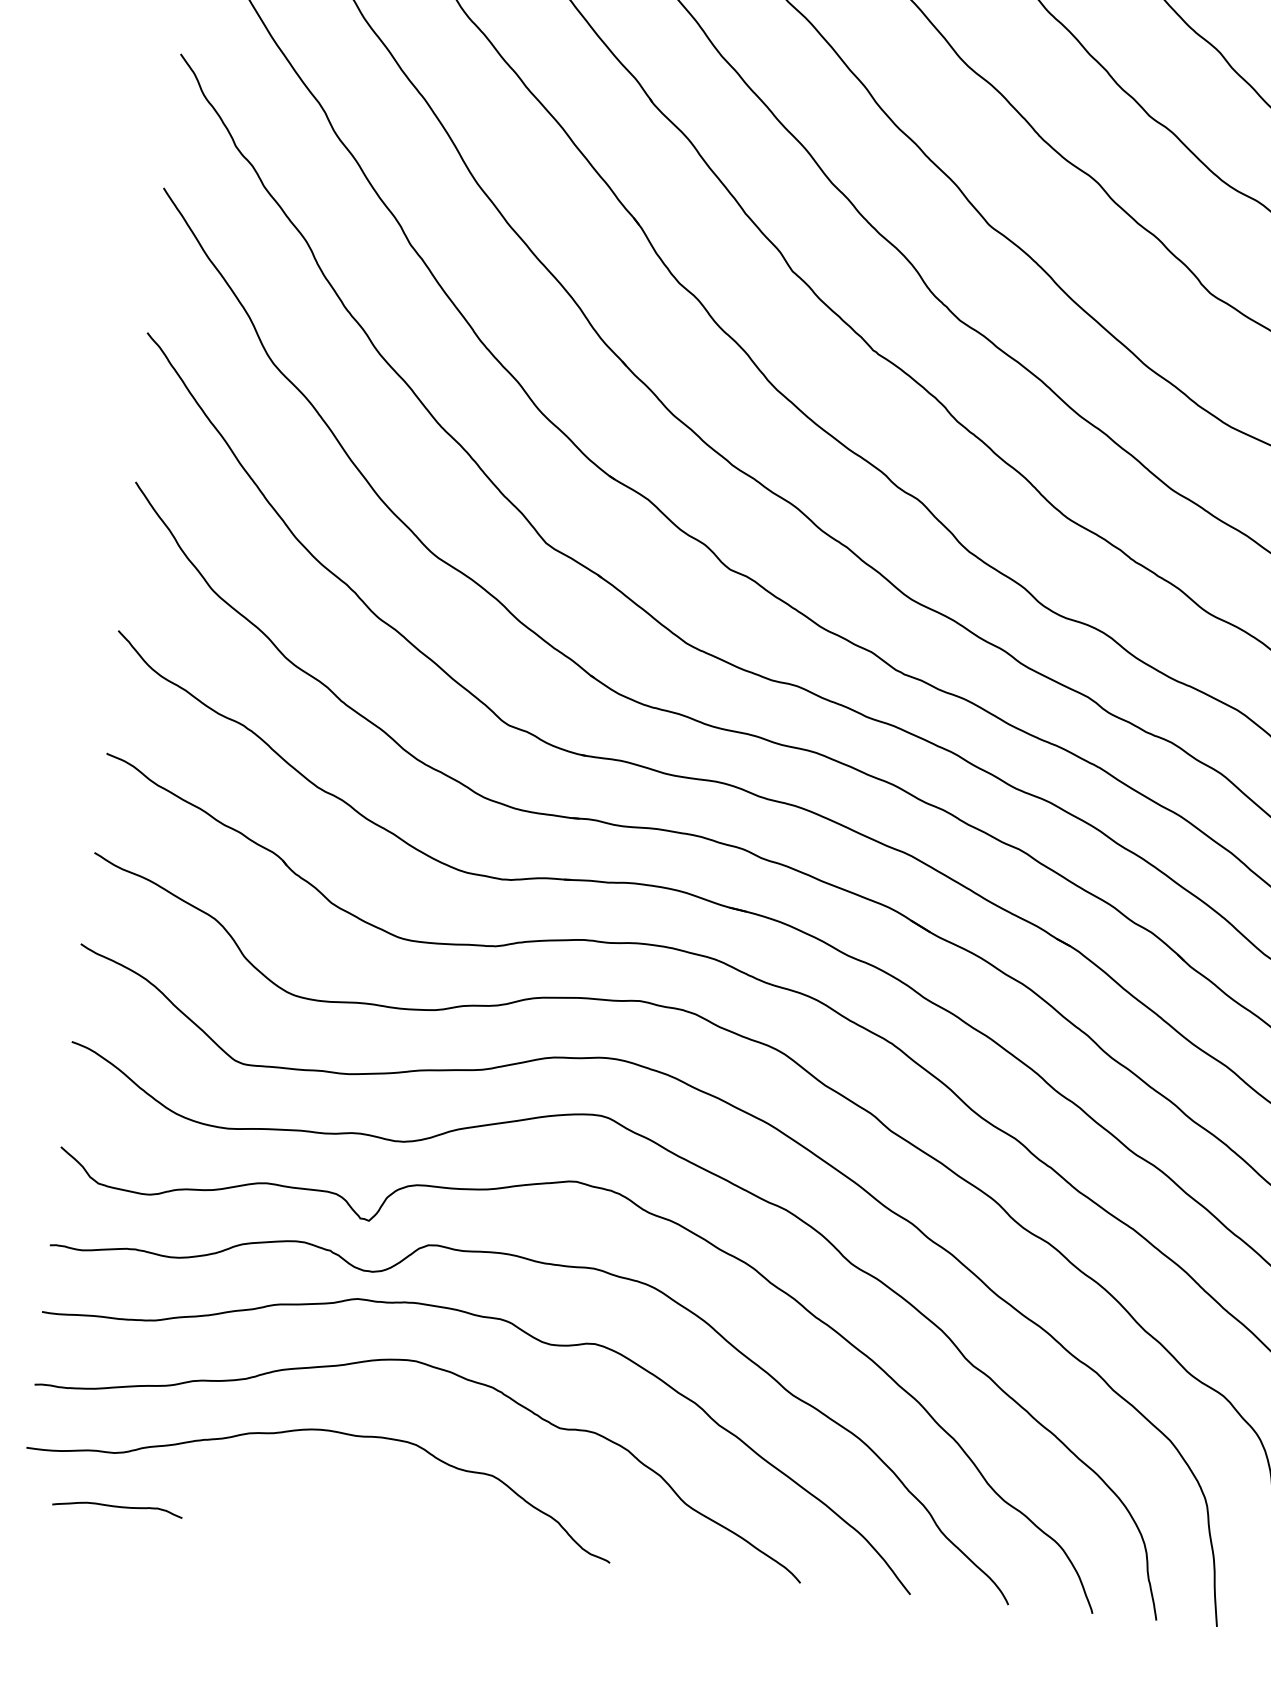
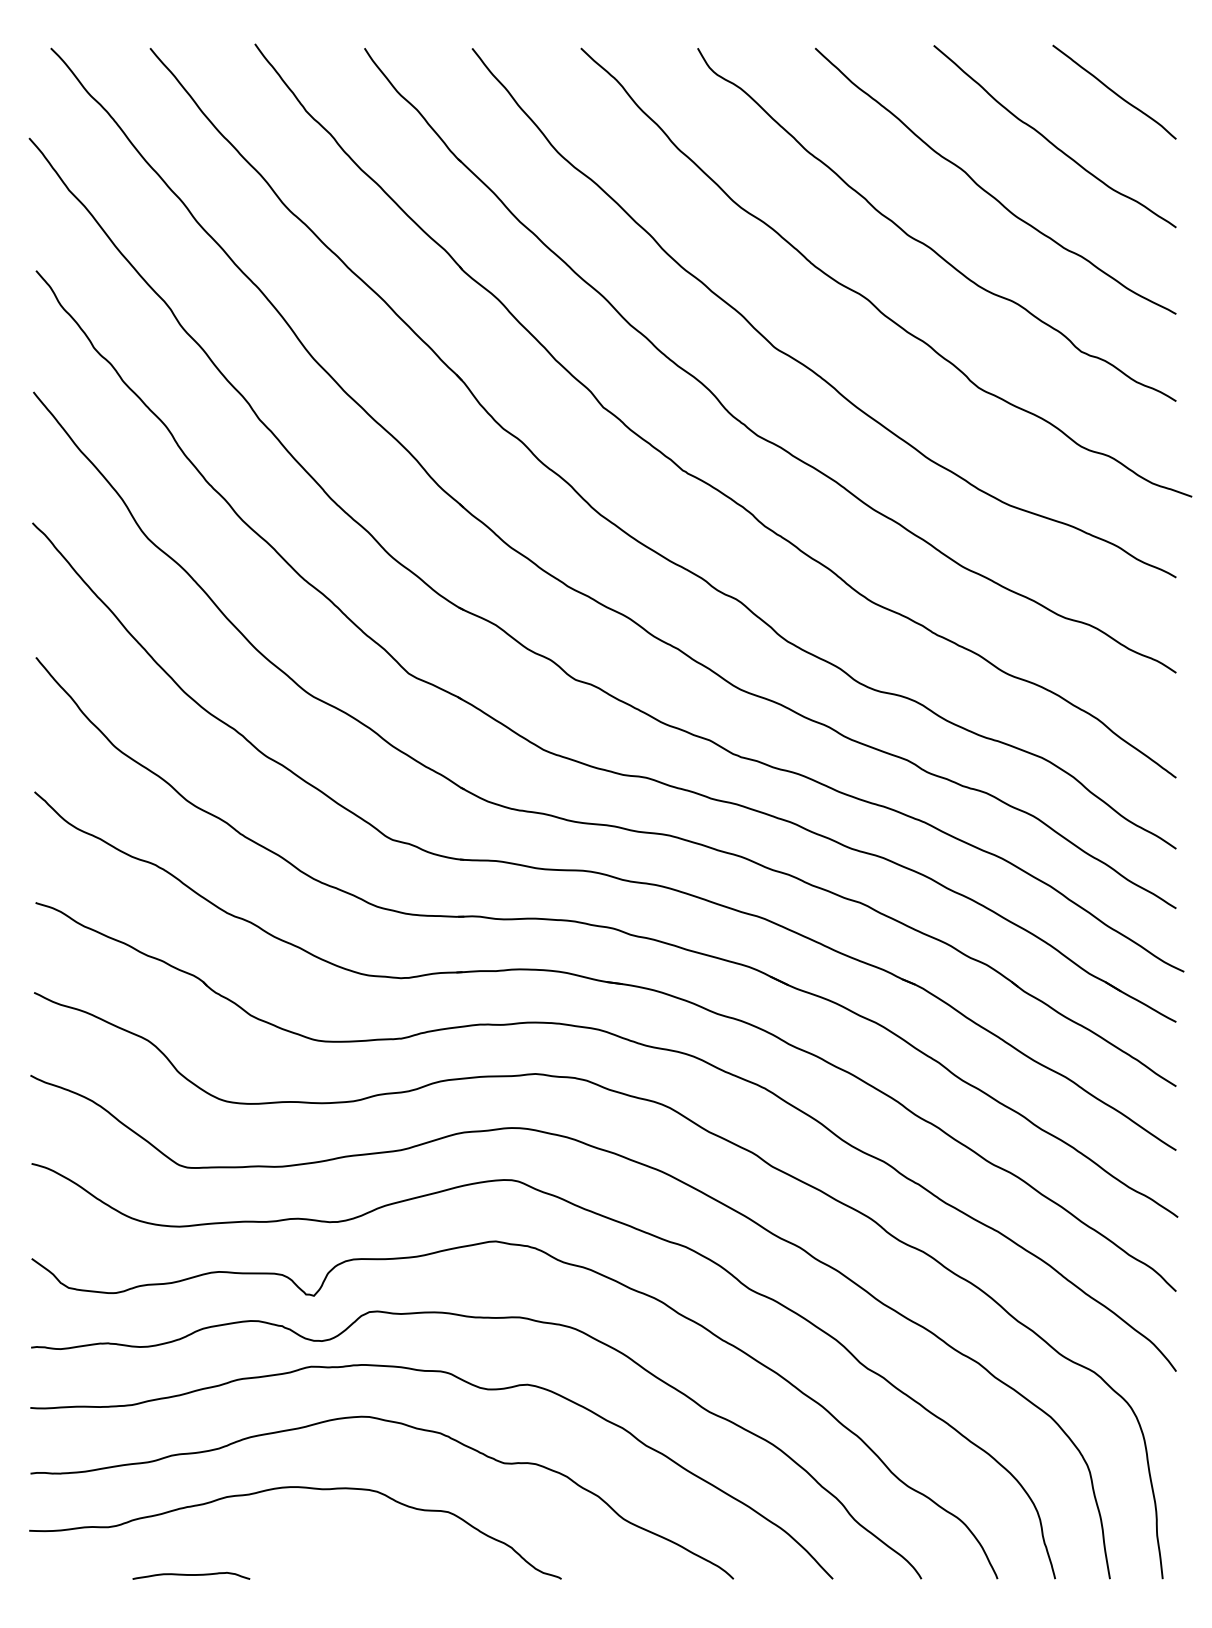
curve: (117, 1507) -> (191, 1575), moved

